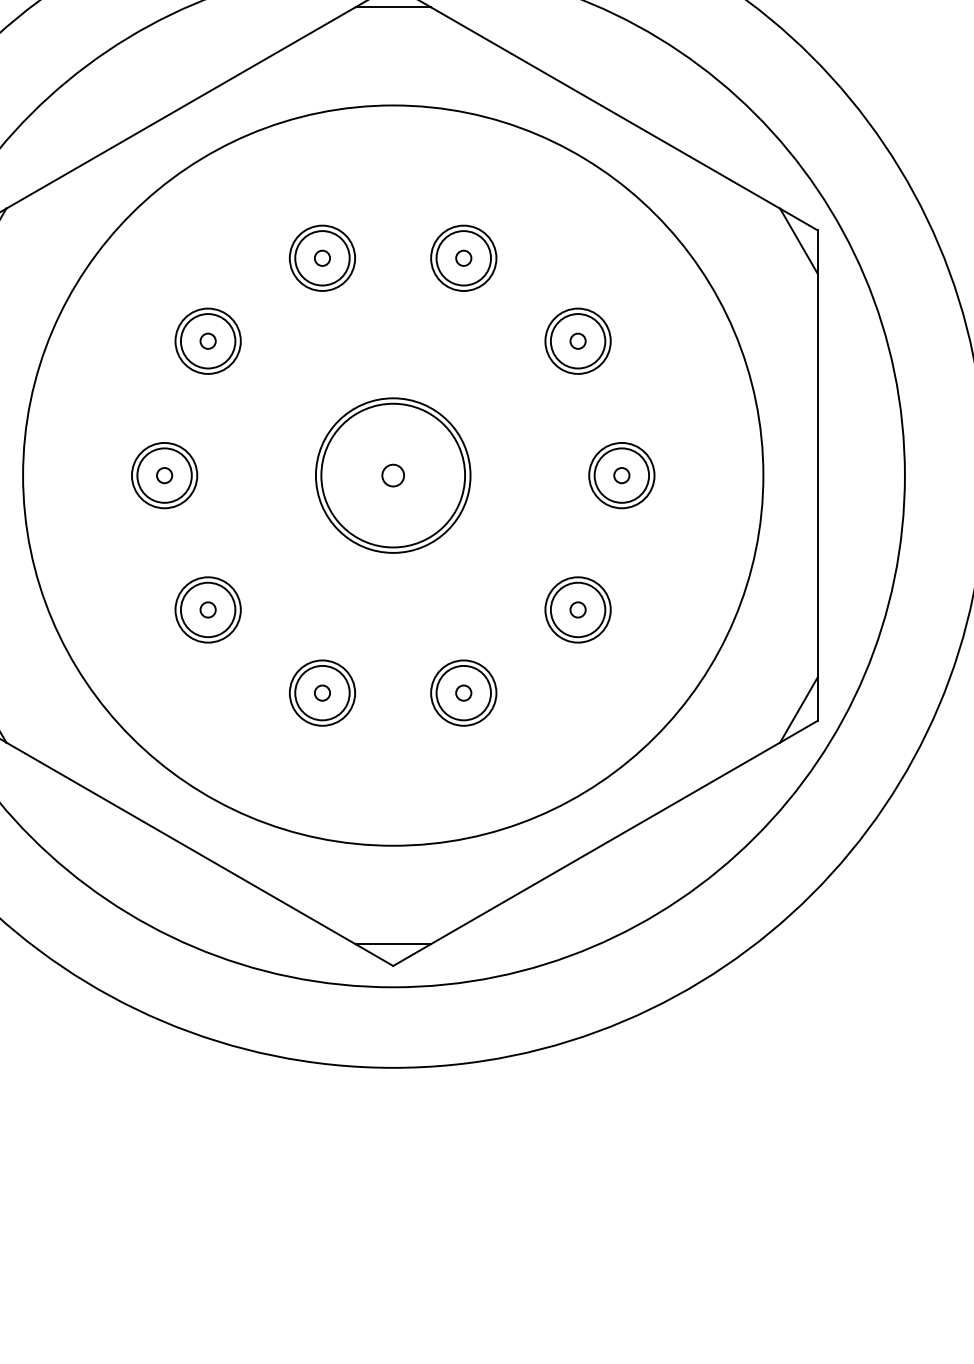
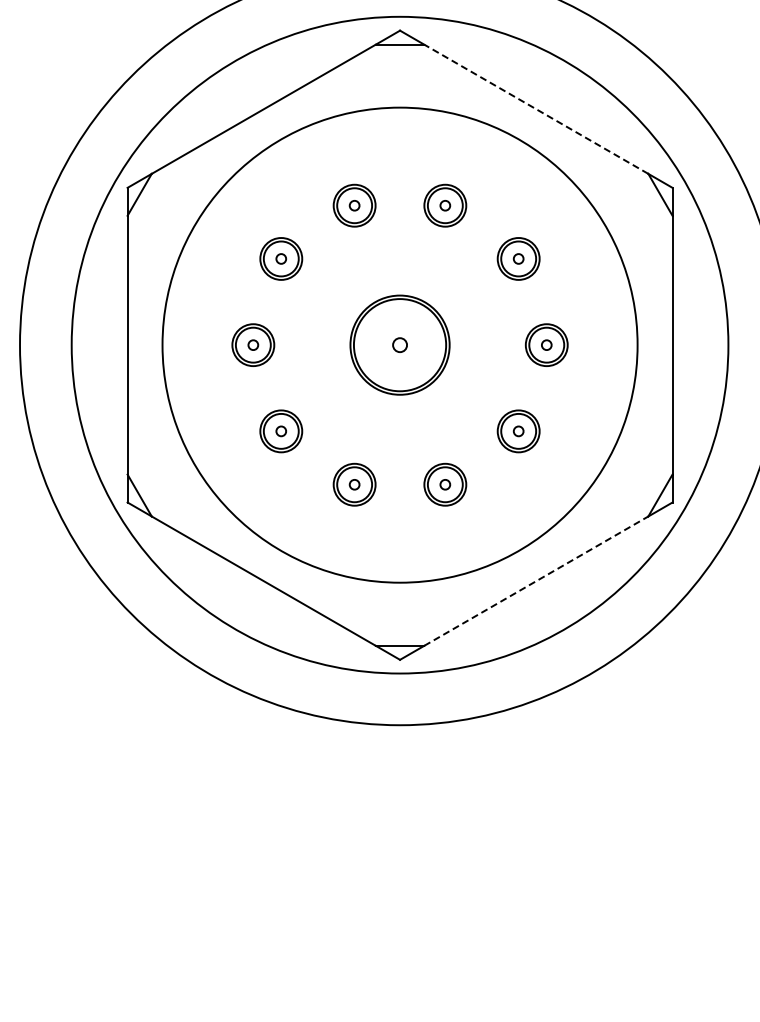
line: (604, 108) -> (535, 109), solid -> dashed
line: (605, 842) -> (536, 580), solid -> dashed

